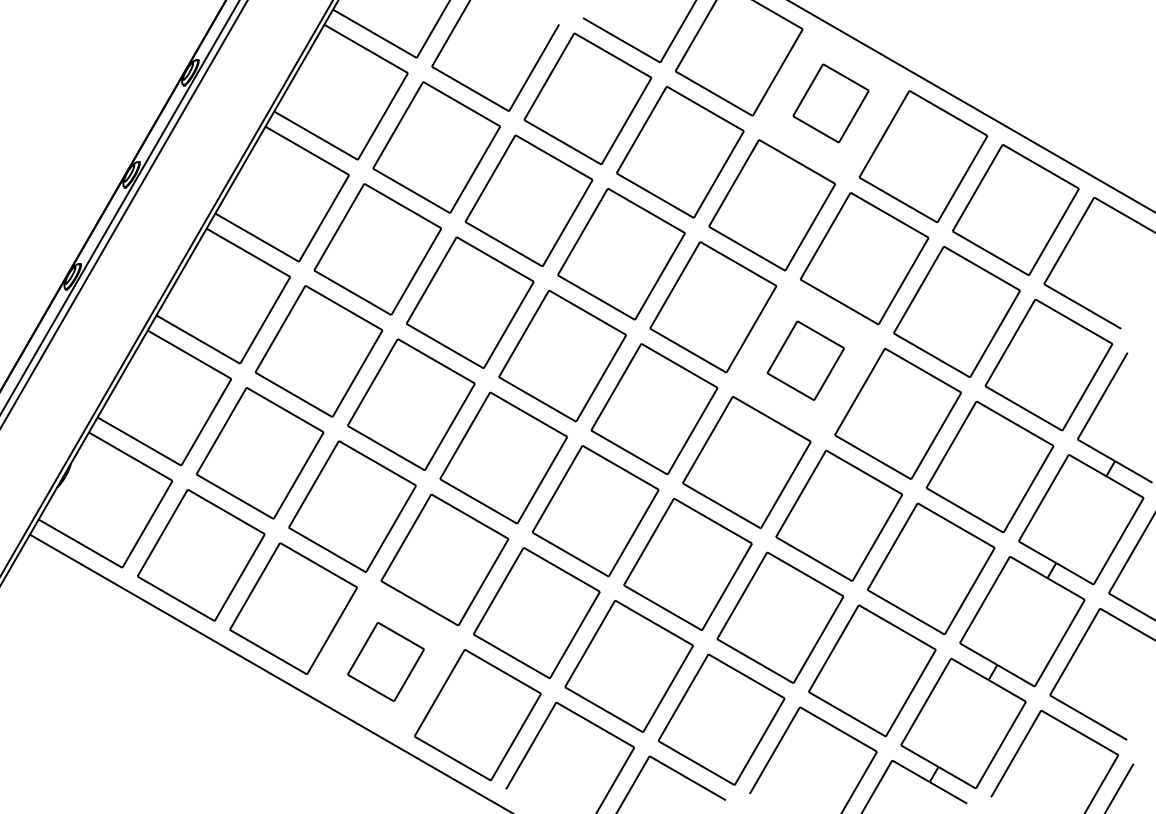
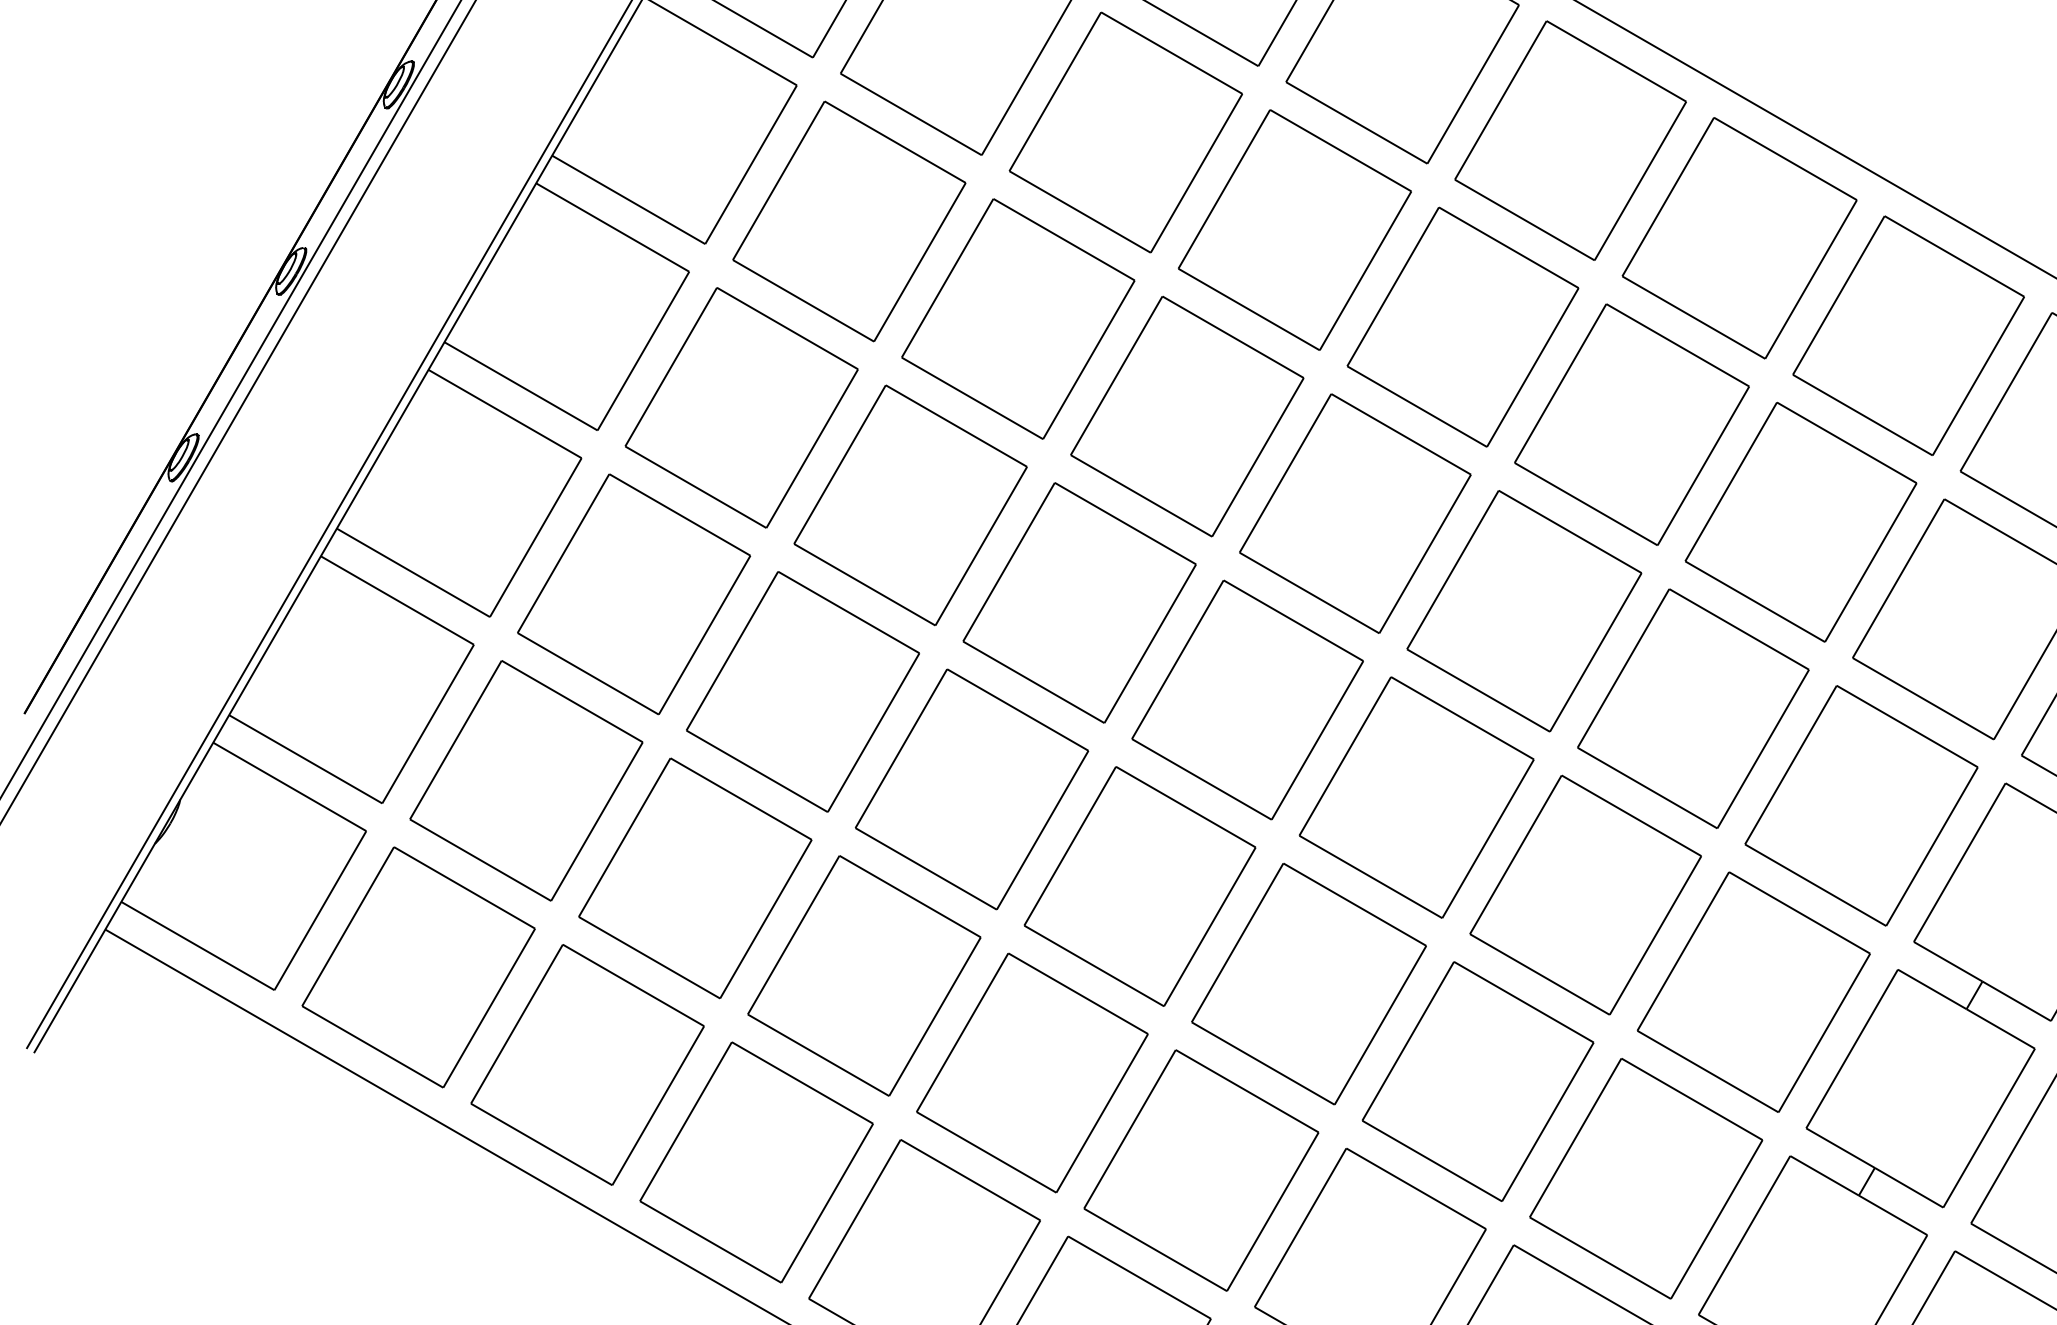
part: (830, 103) -> (1569, 140), size x1.67
part: (805, 360) -> (1523, 611), size x1.67
part: (385, 661) -> (755, 1161), size x1.67

